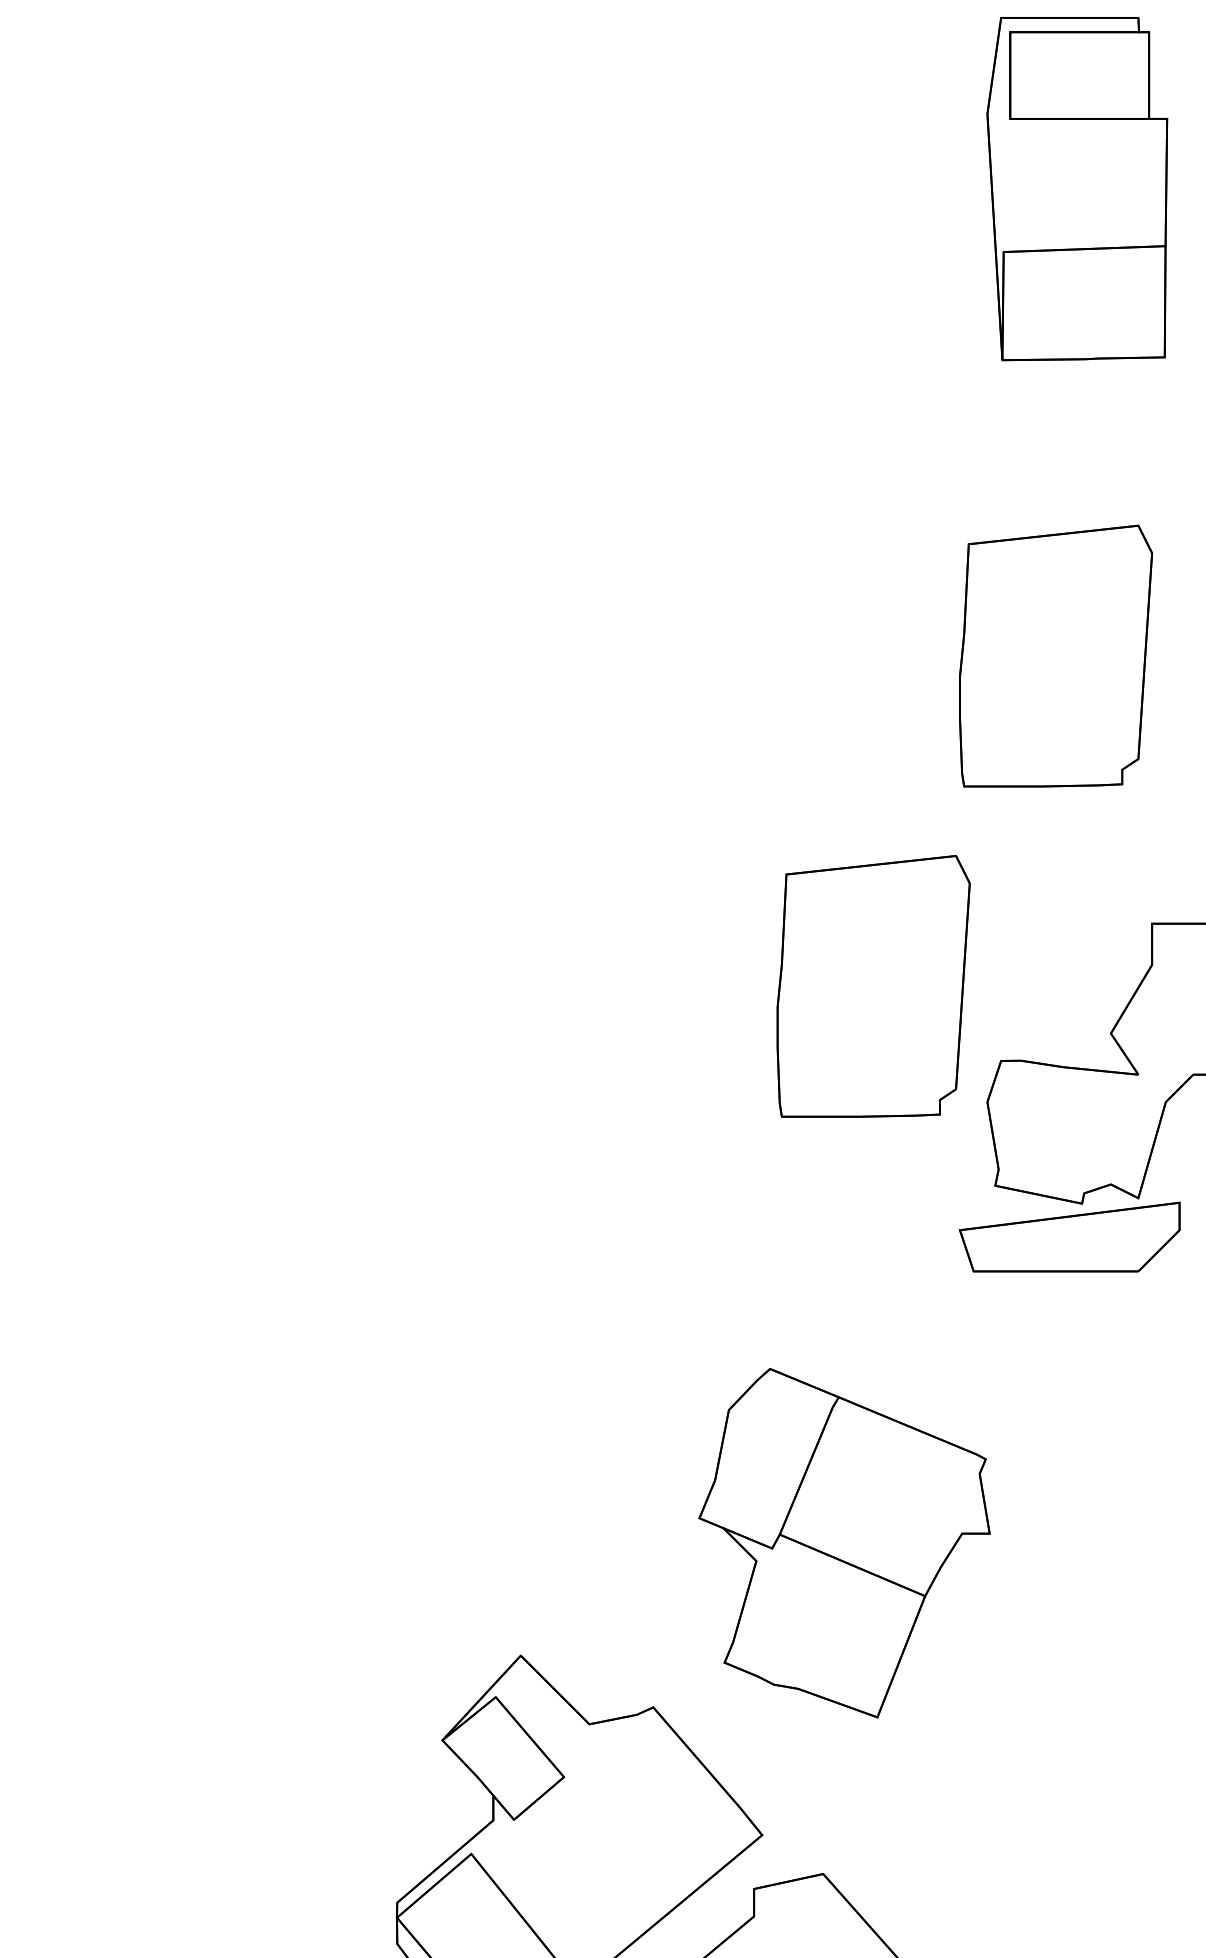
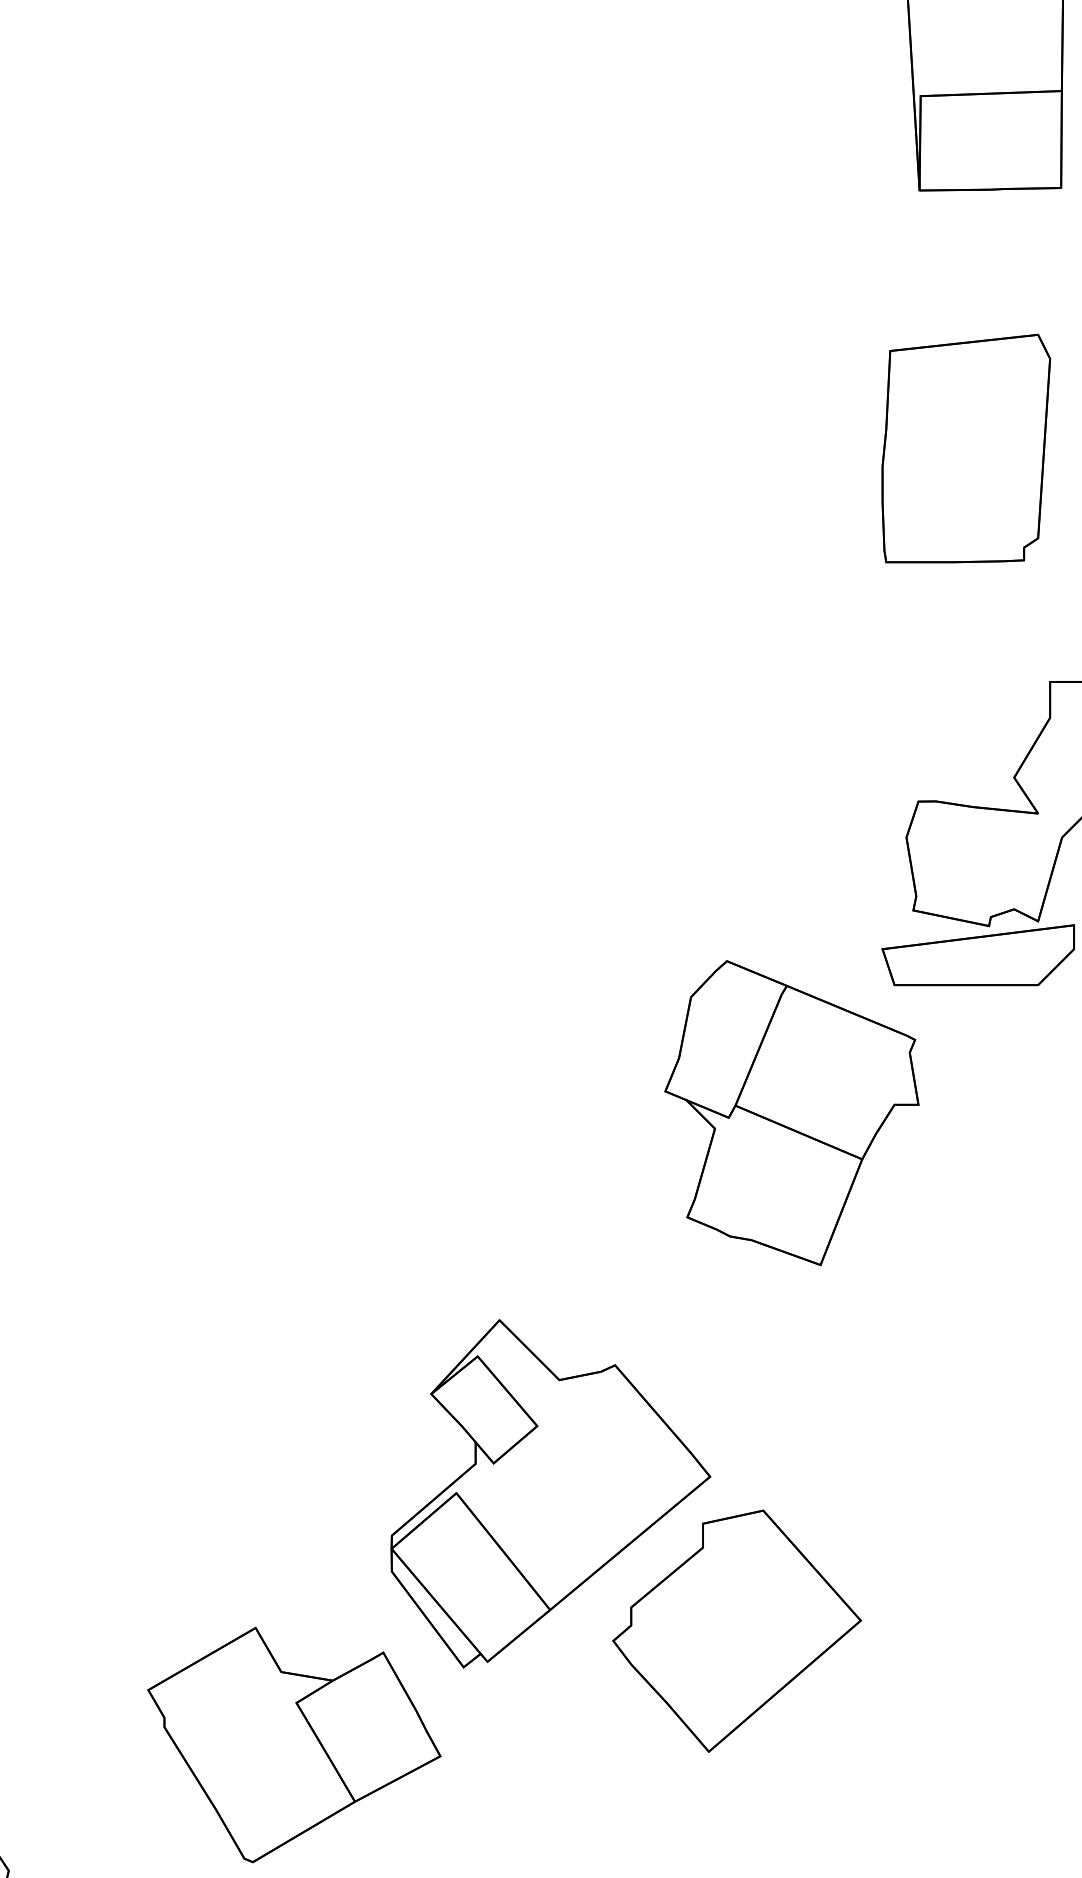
part: (873, 986) -> (807, 736), removed
part: (844, 1542) -> (791, 1112), moved

